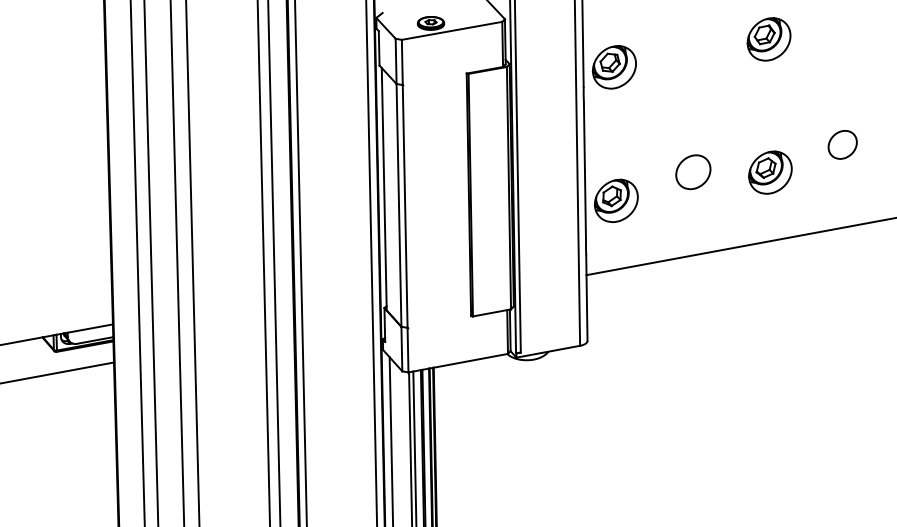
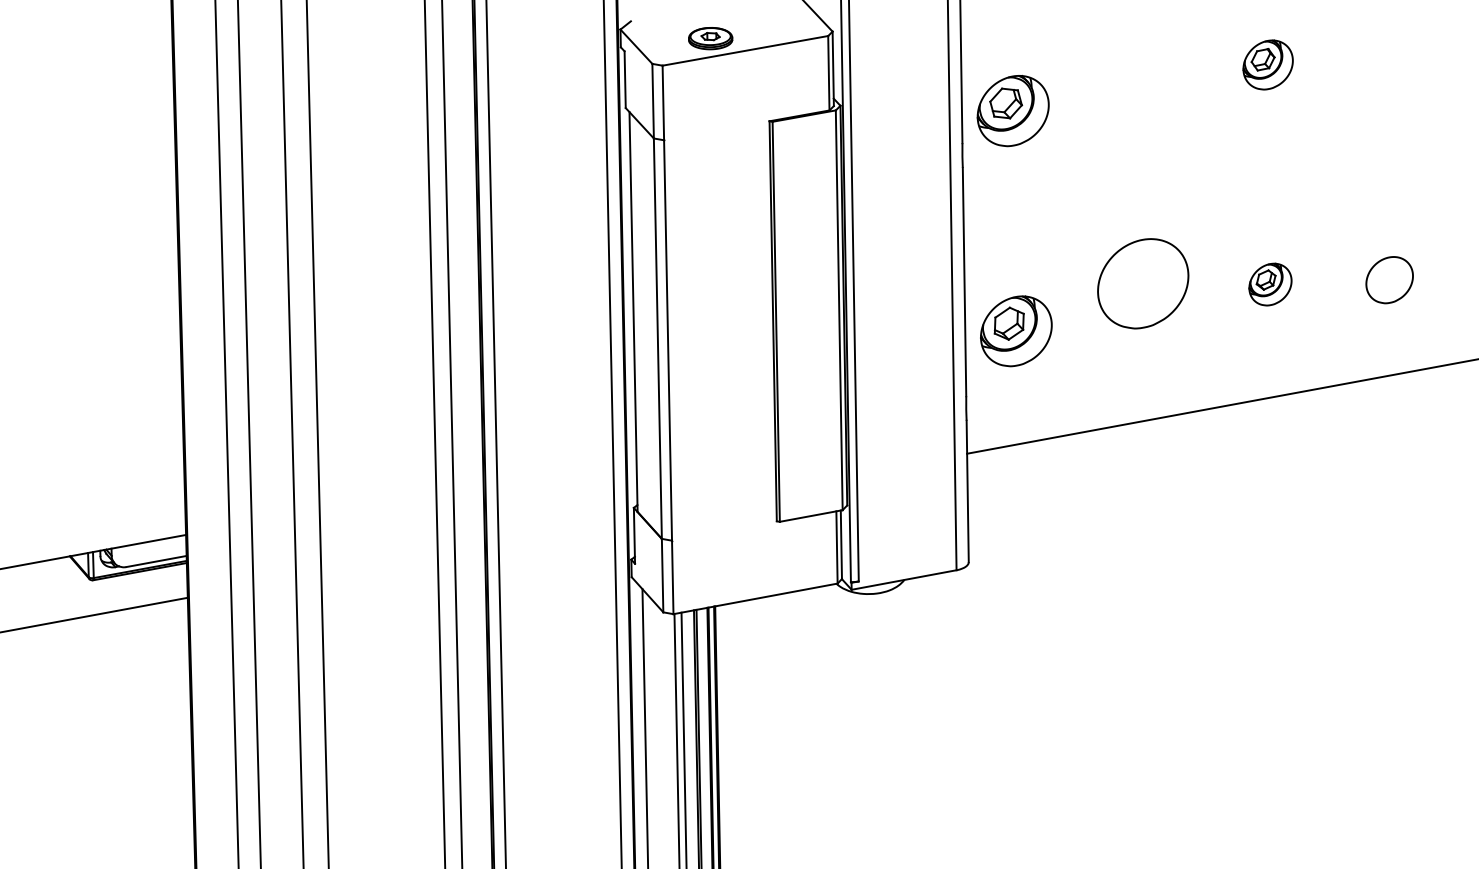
part: (768, 39) -> (1267, 65), size x0.7
part: (842, 144) -> (1389, 279), moved
part: (693, 172) -> (1143, 284), size x1.6
part: (770, 172) -> (1270, 284), size x0.6

